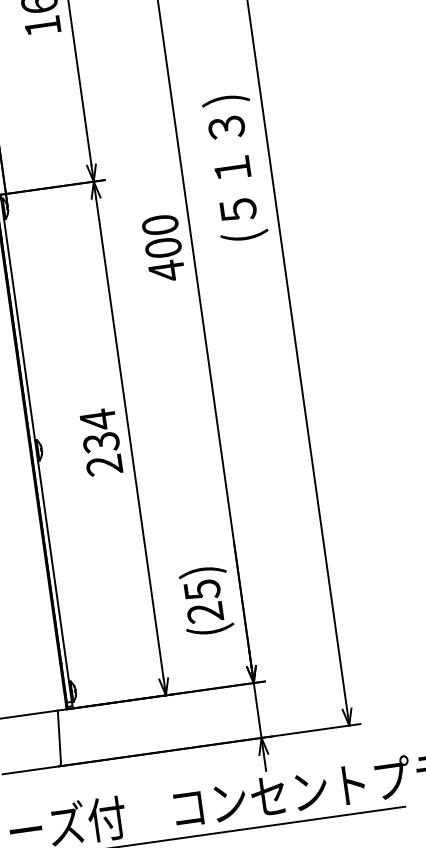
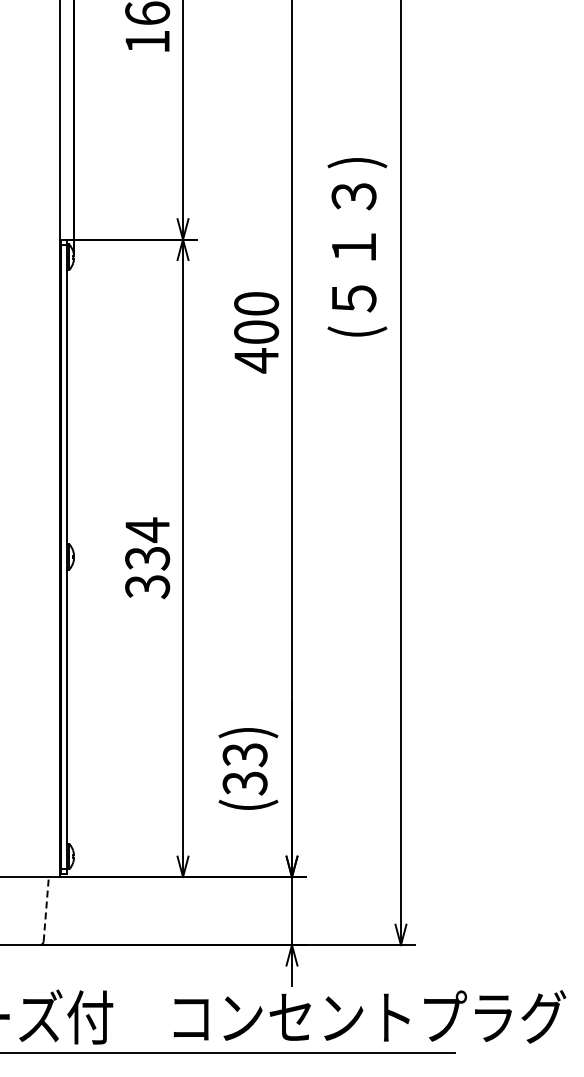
text: (104, 466) -> (147, 587), 234 -> 334
text: (203, 601) -> (244, 769), (25) -> (33)
line: (59, 736) -> (46, 908), solid -> dashed

